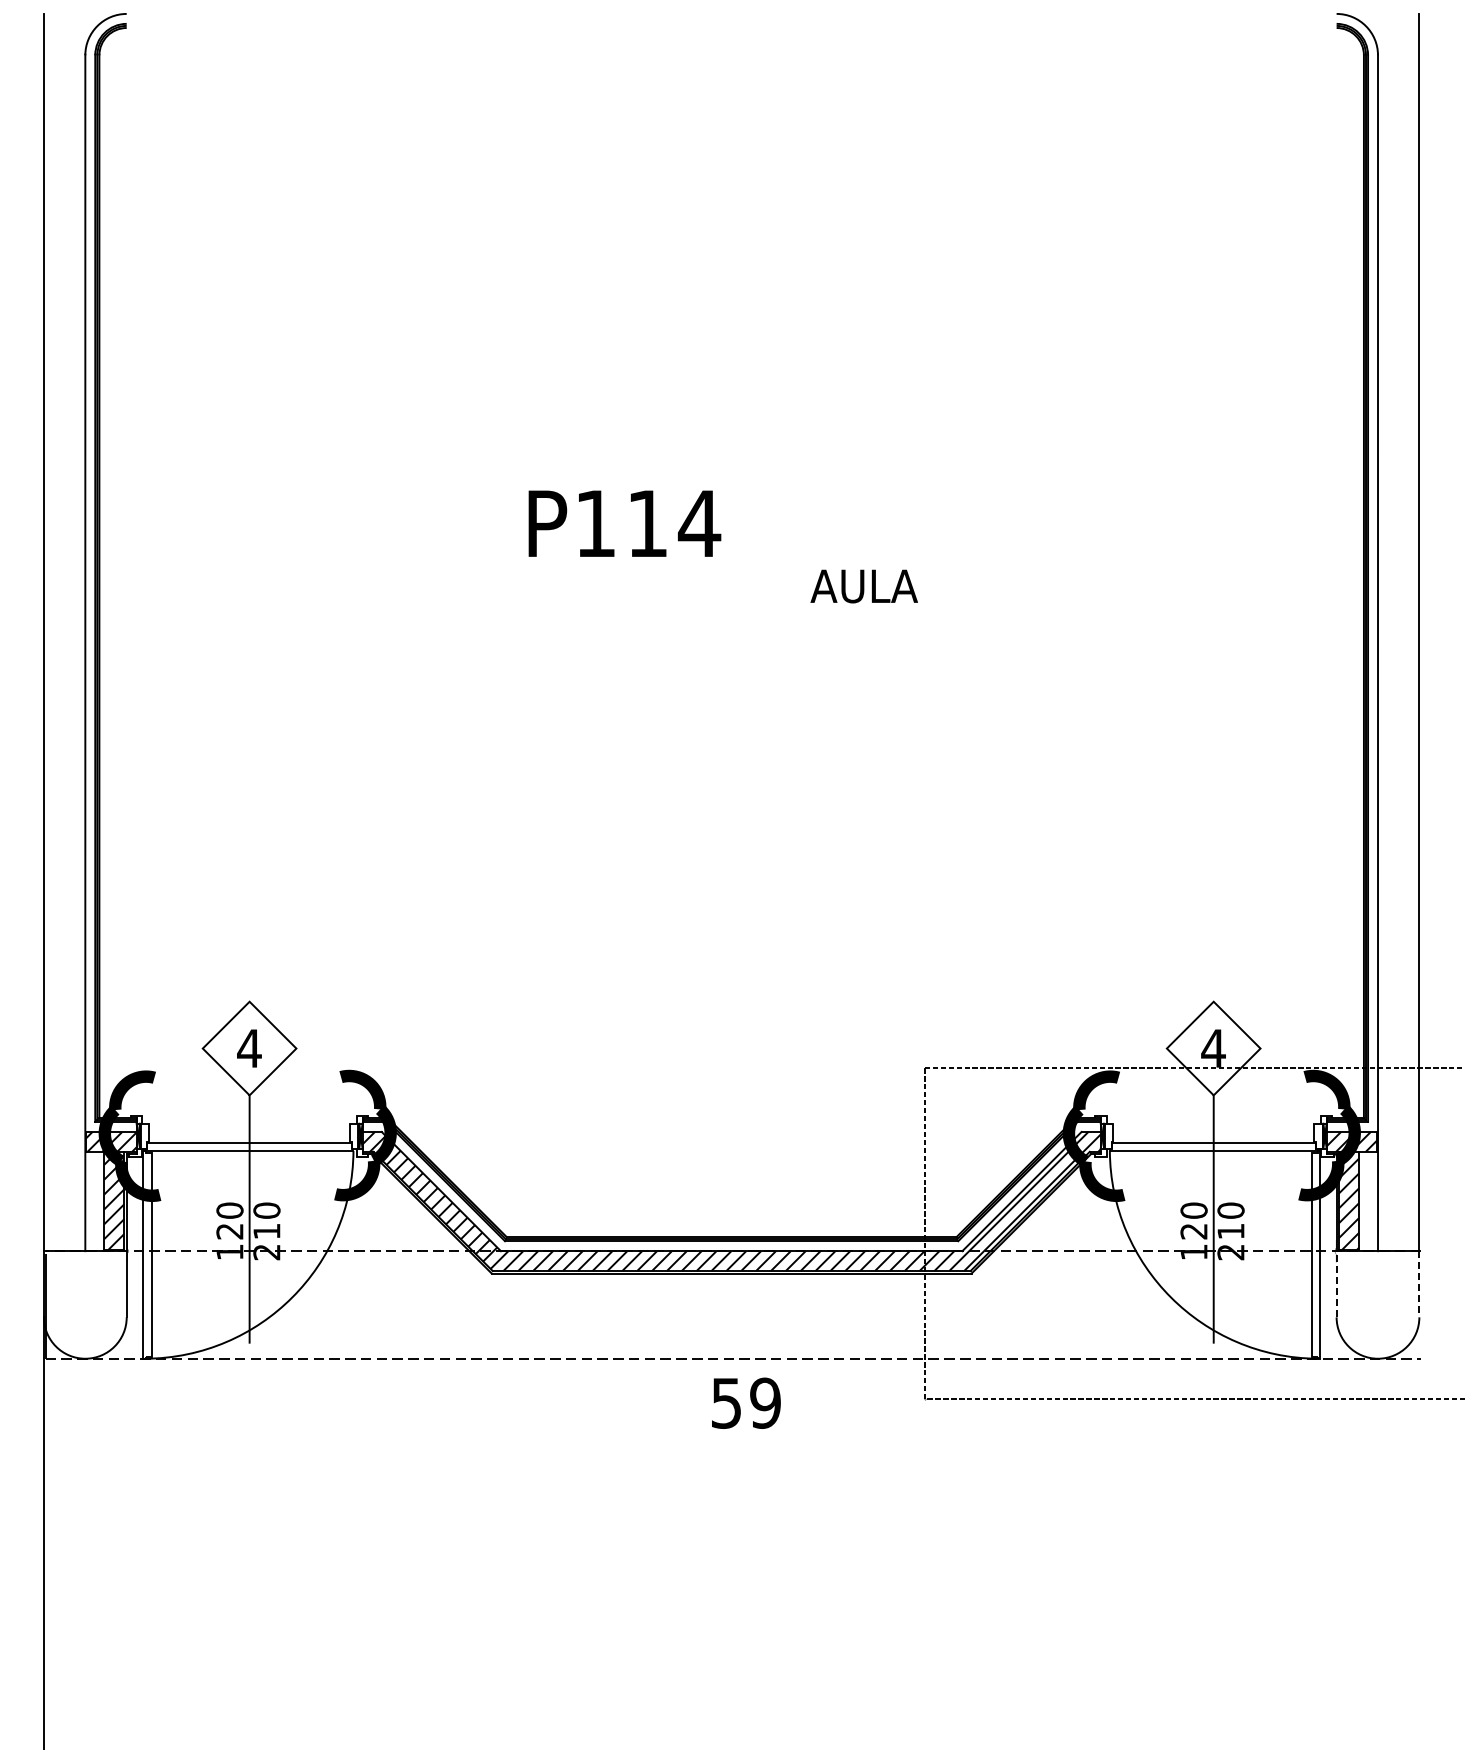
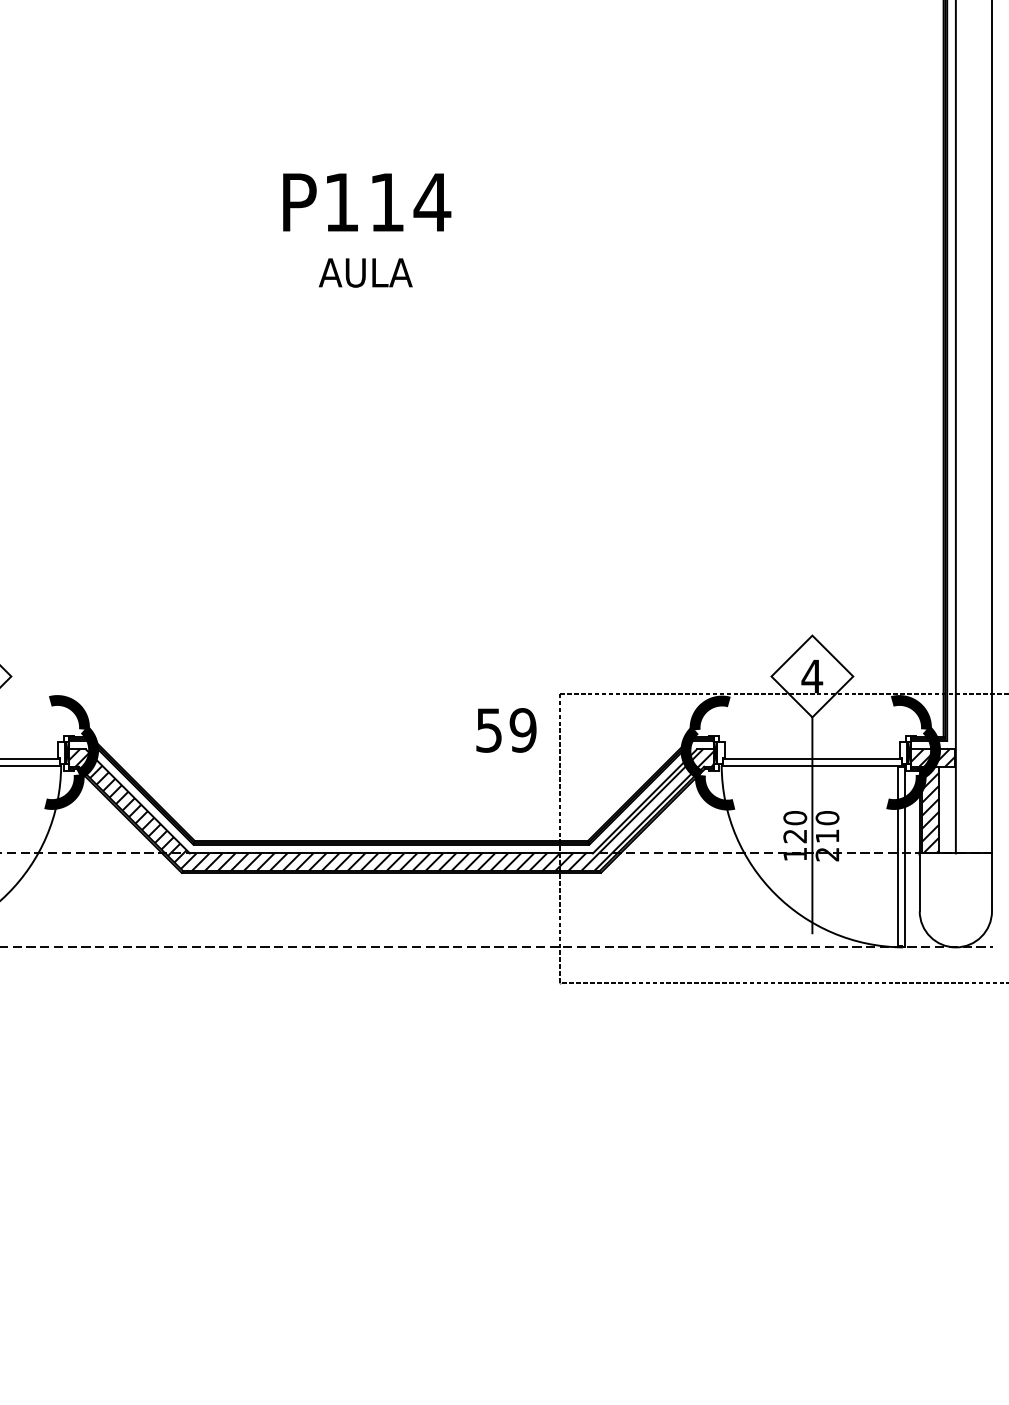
text: (624, 523) -> (366, 202), moved
text: (863, 586) -> (365, 272), moved
line: (1336, 1283) -> (919, 881), dashed -> solid
line: (1419, 1284) -> (992, 882), dashed -> solid
text: (746, 1402) -> (506, 729), moved

